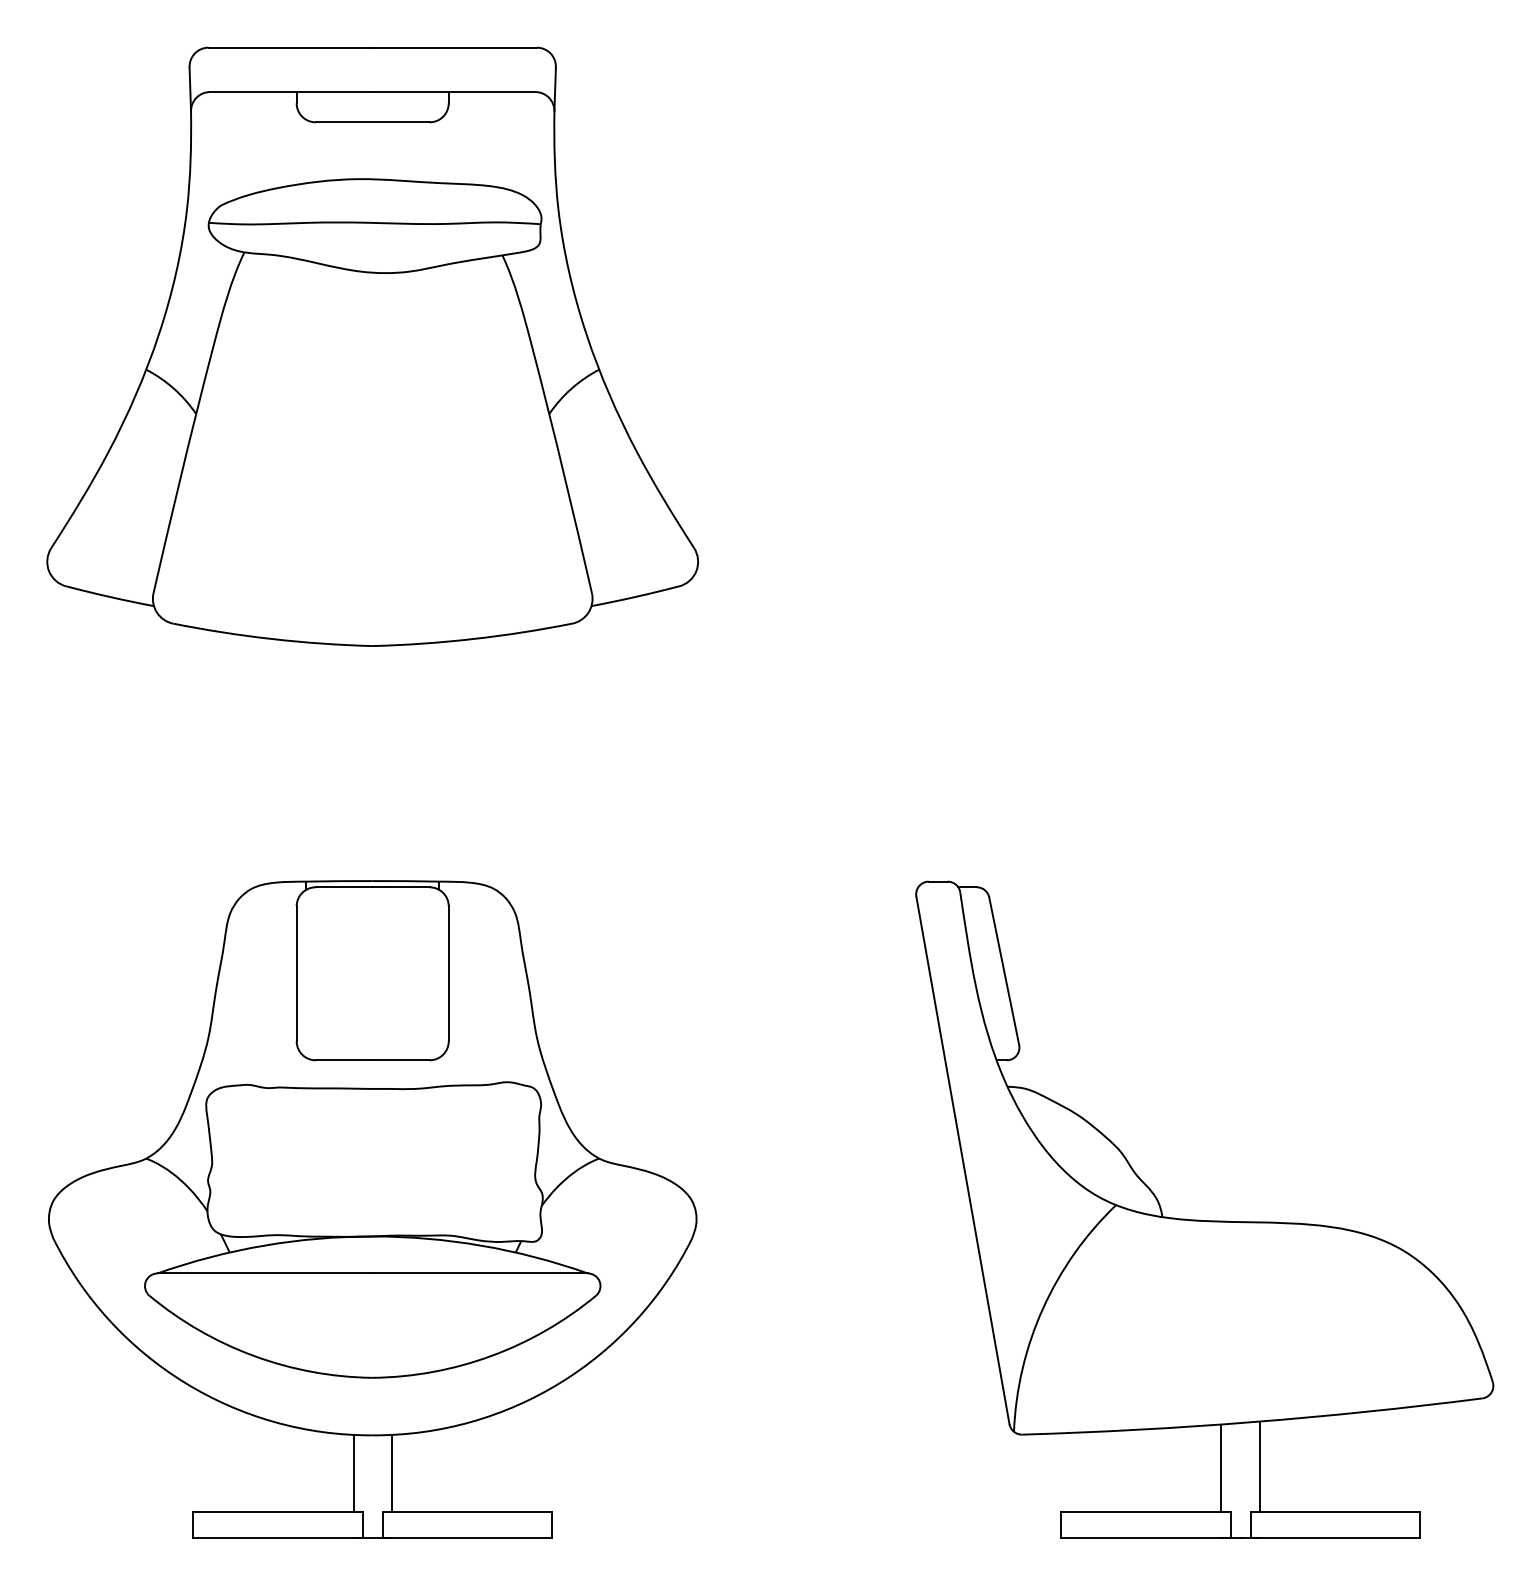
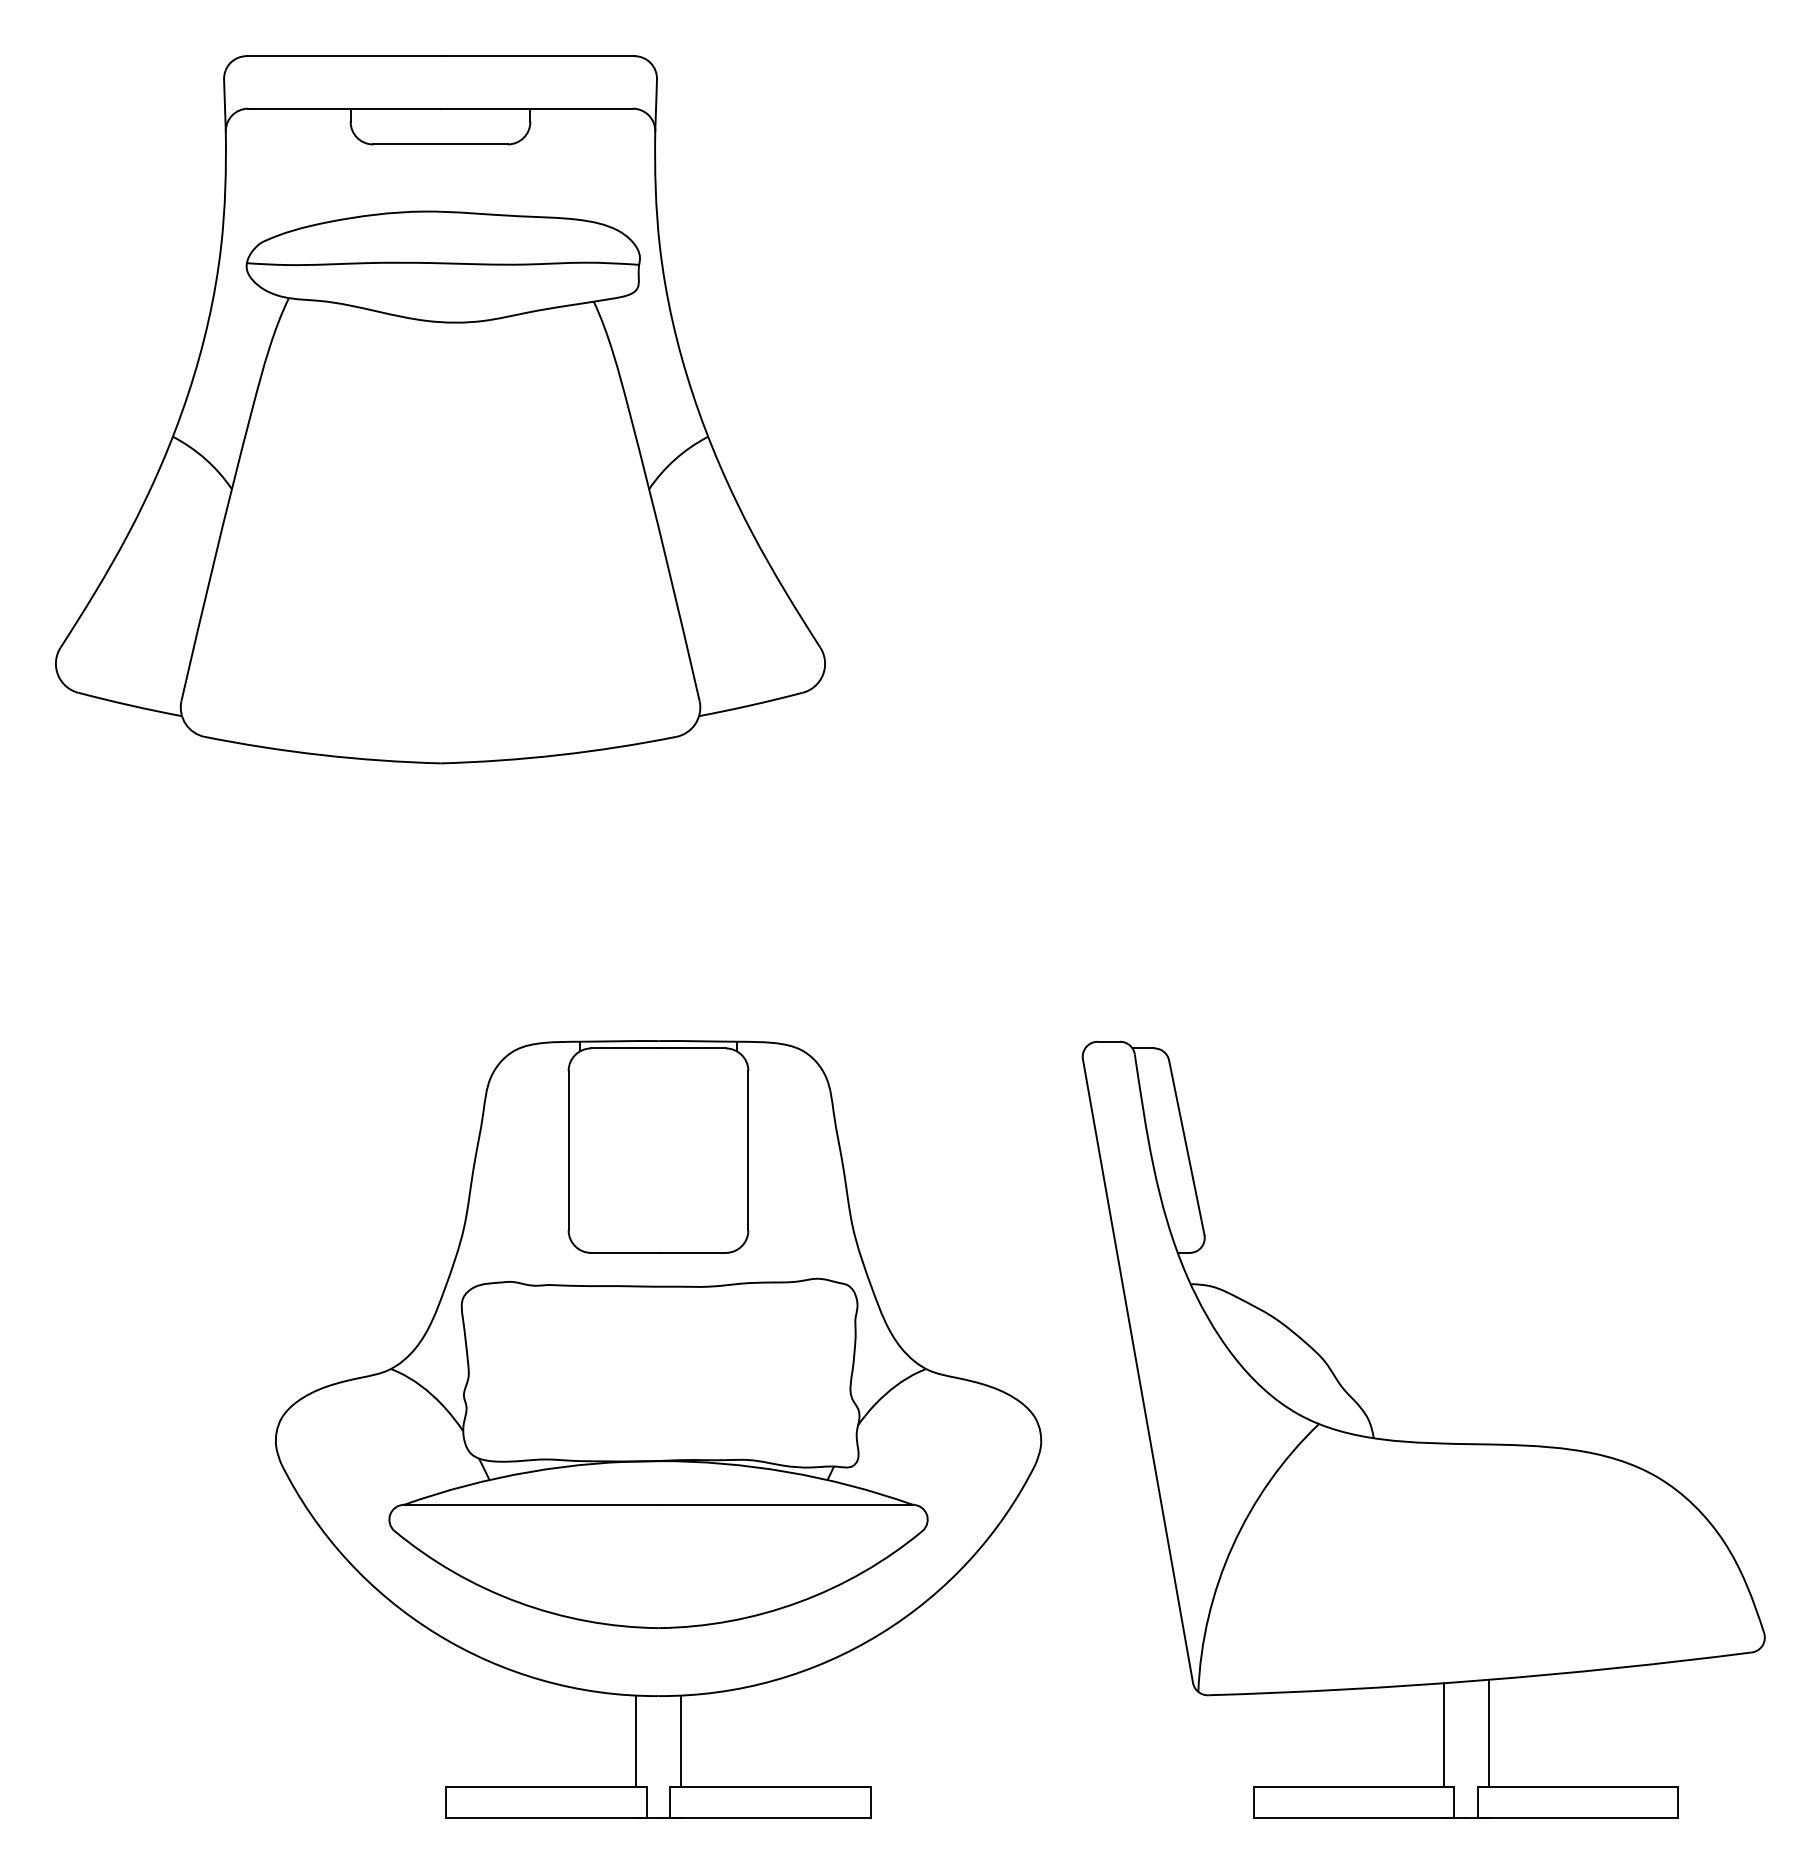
part: (372, 1209) -> (658, 1429), moved

